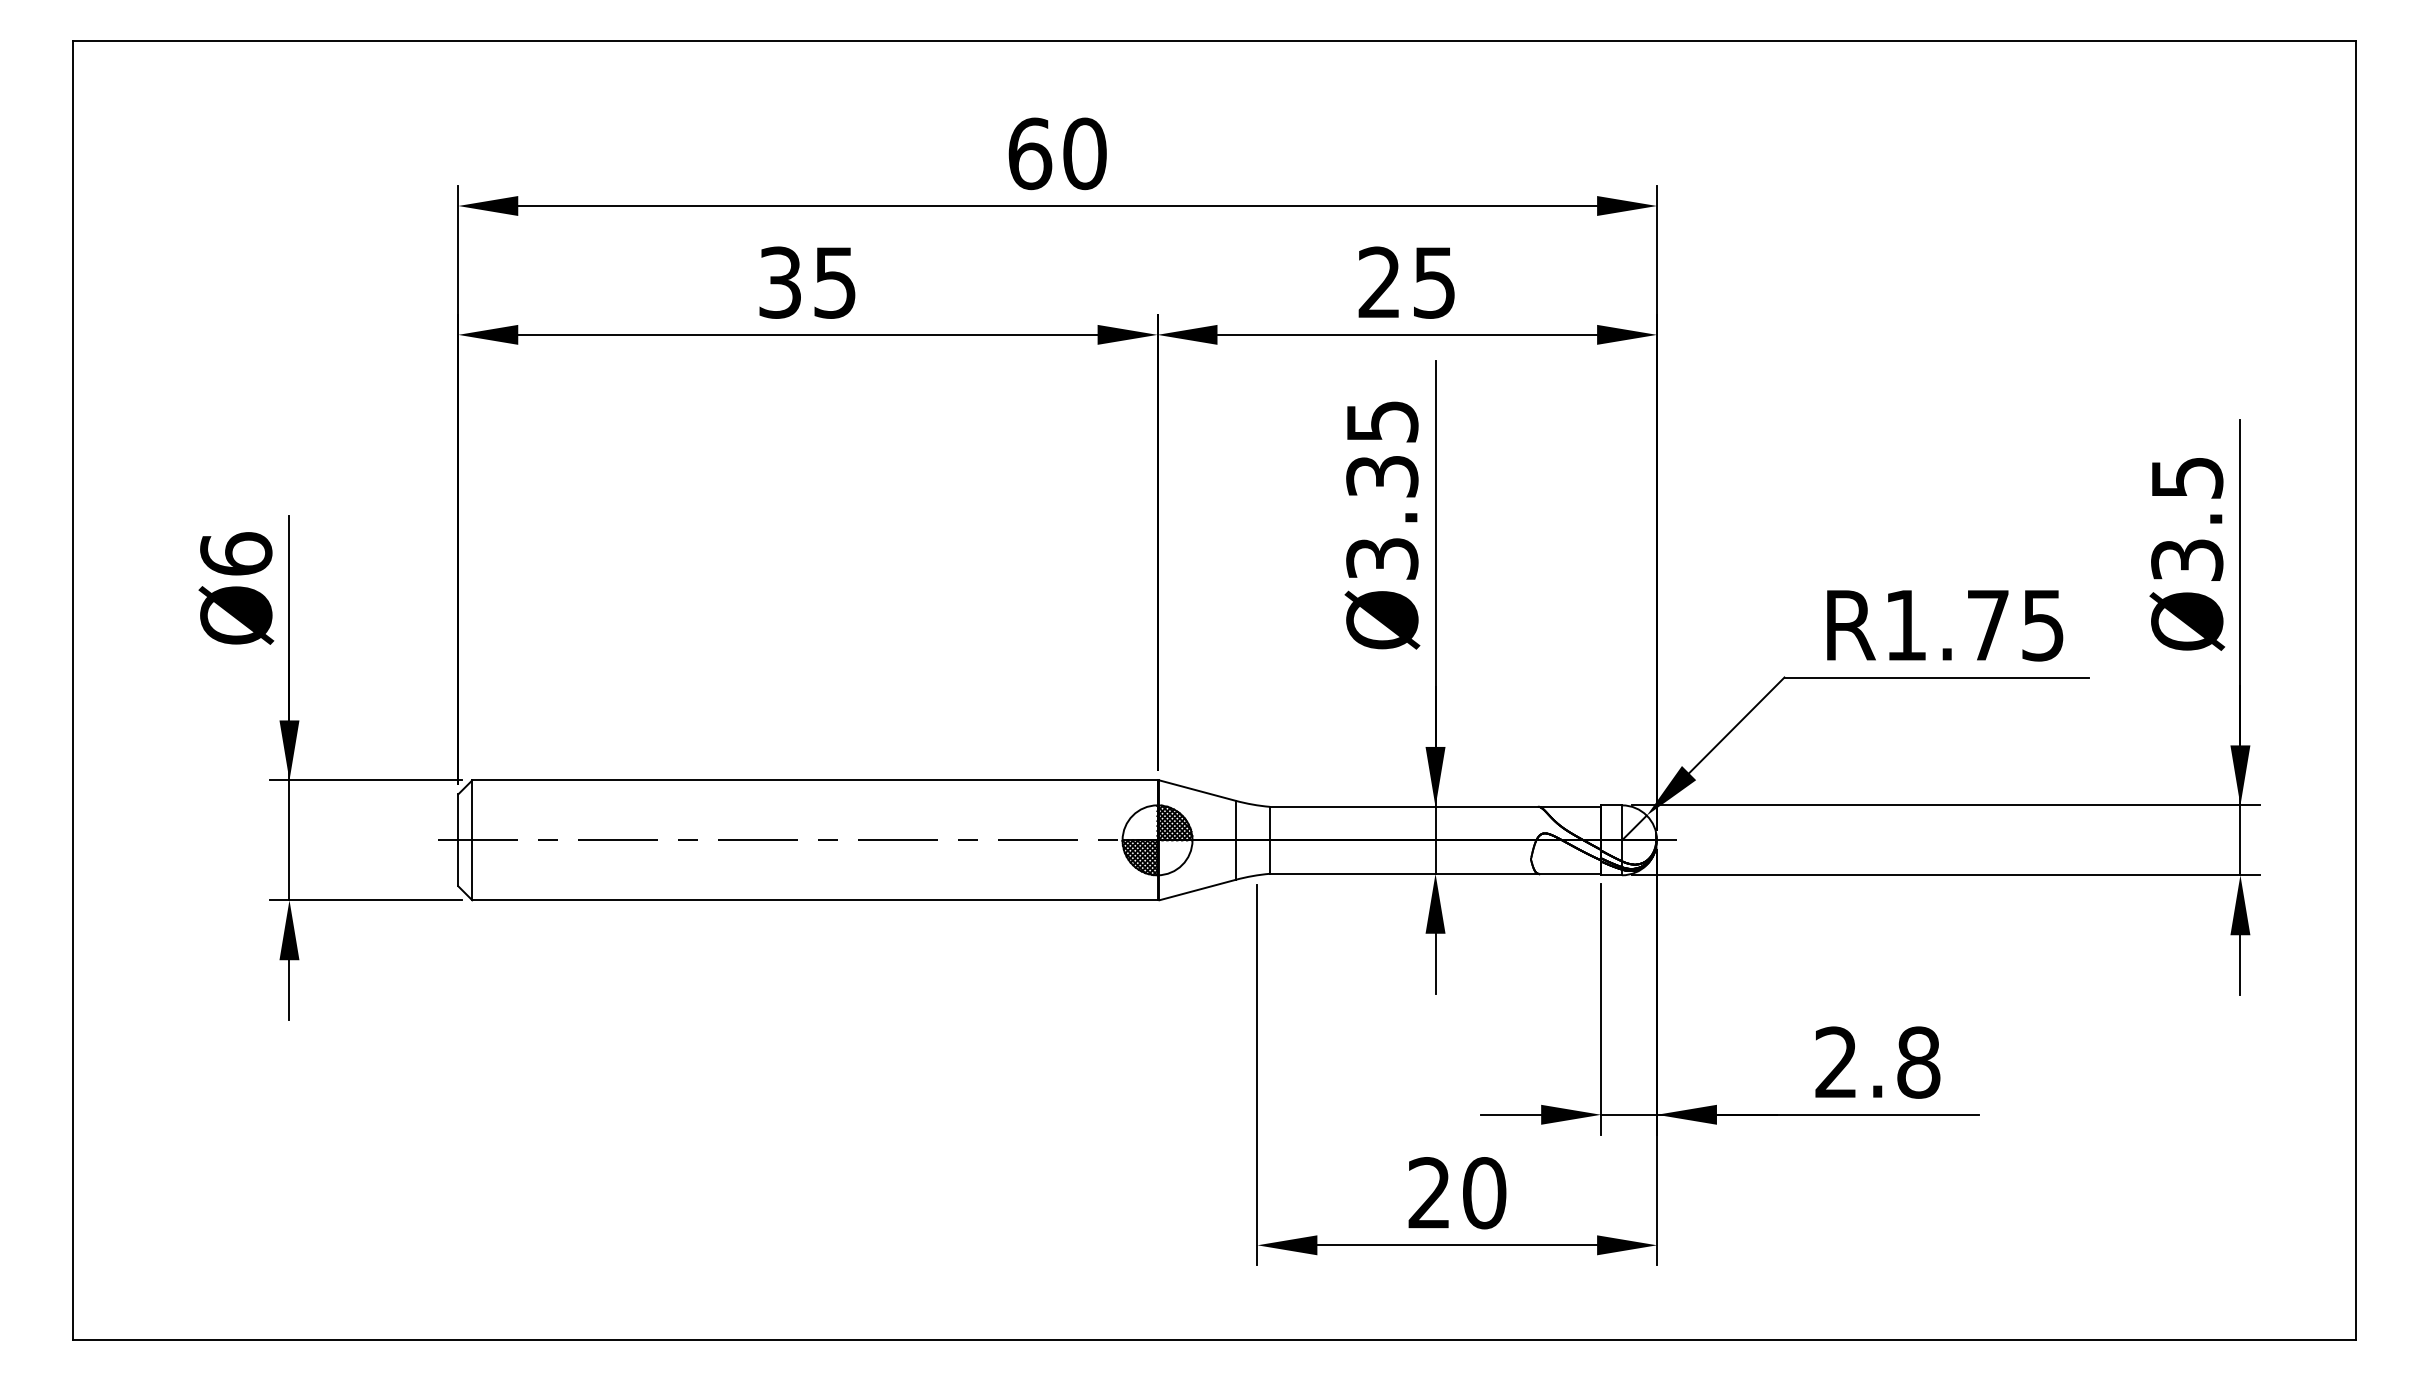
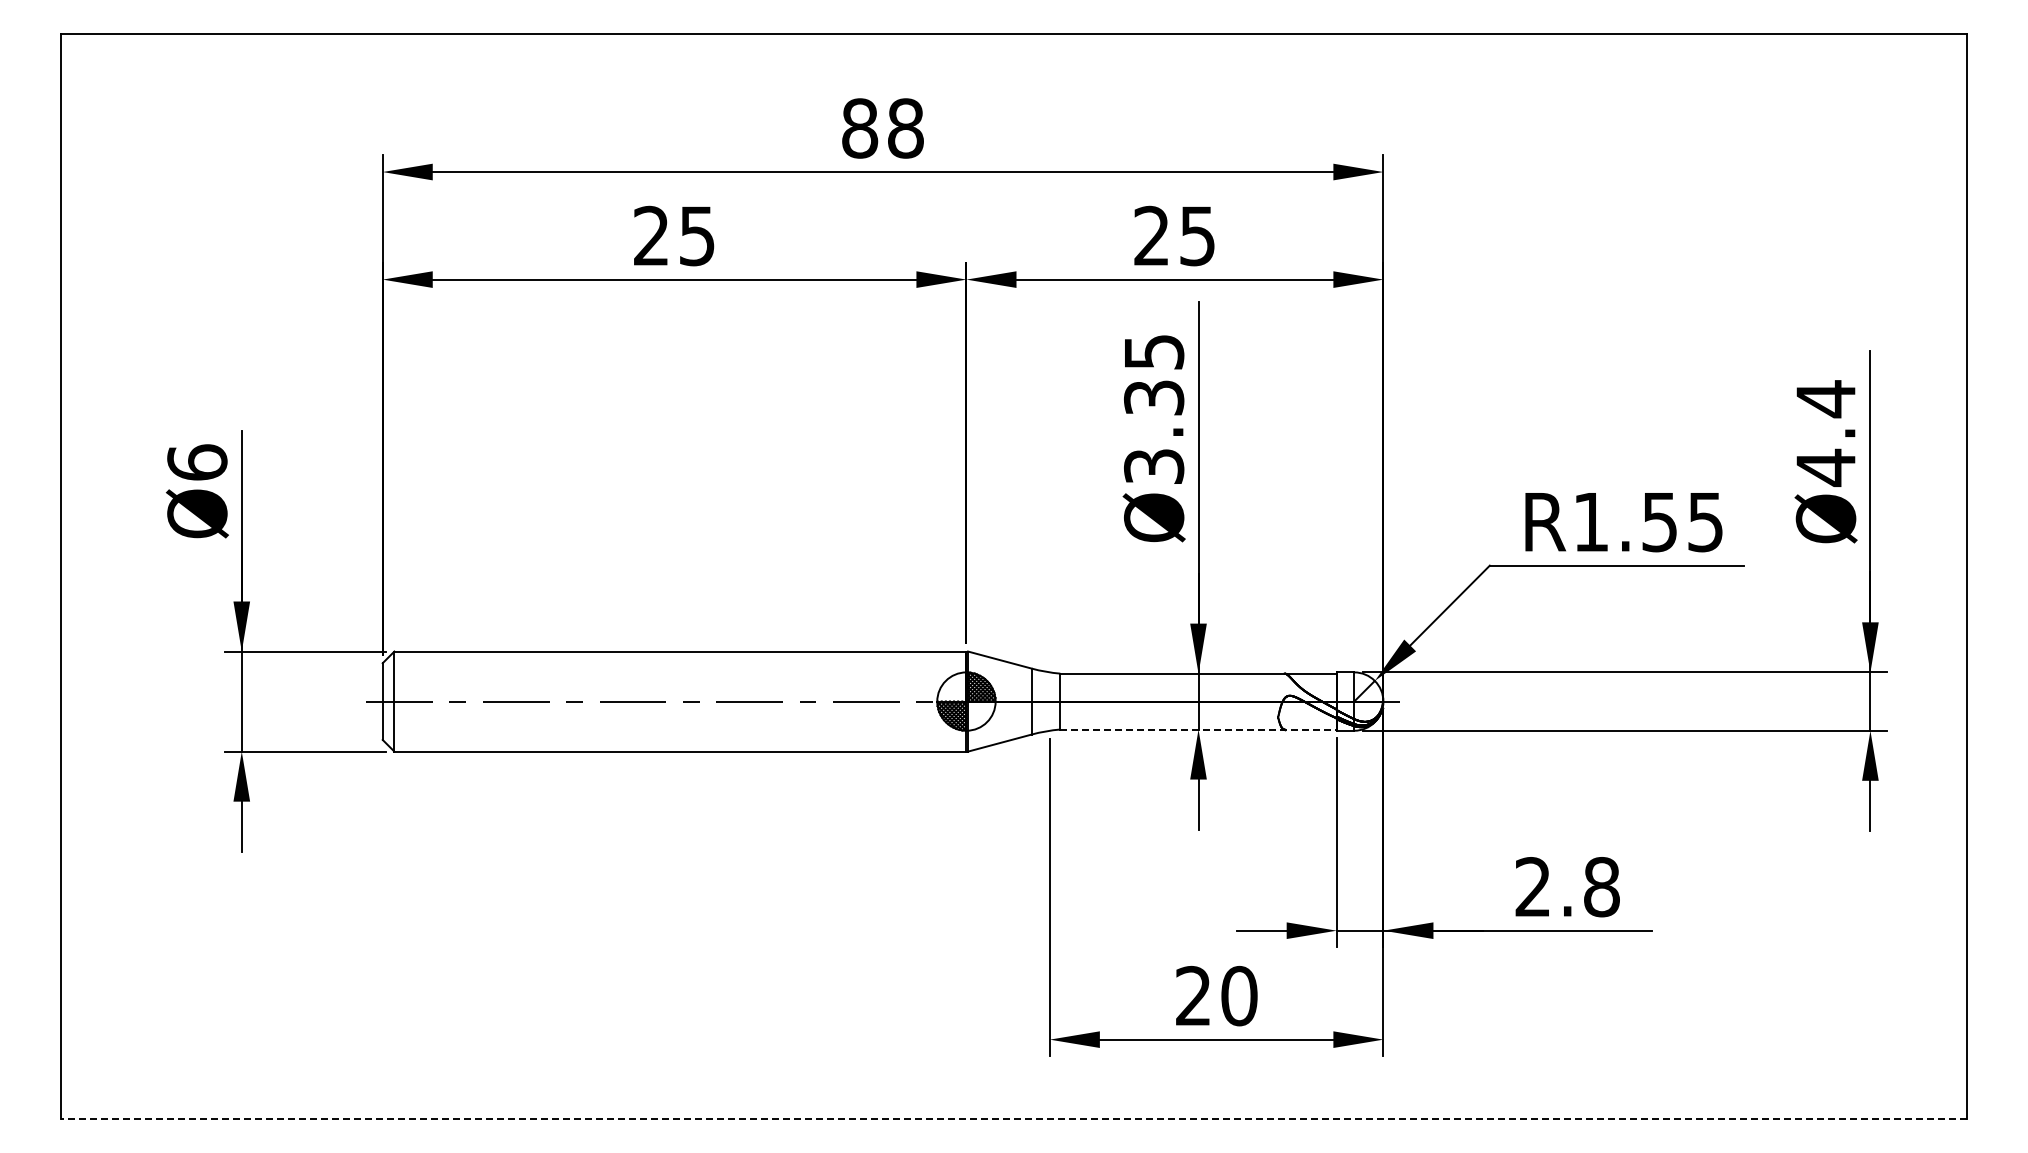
text: (1058, 153) -> (883, 128), 60 -> 88
text: (780, 283) -> (651, 236), 35 -> 25
text: (2186, 519) -> (1825, 433), Ø3.5 -> Ø4.4
text: (1987, 625) -> (1659, 522), R1.75 -> R1.55
line: (1436, 873) -> (1199, 729), solid -> dashed
line: (1213, 1339) -> (1013, 1118), solid -> dashed

